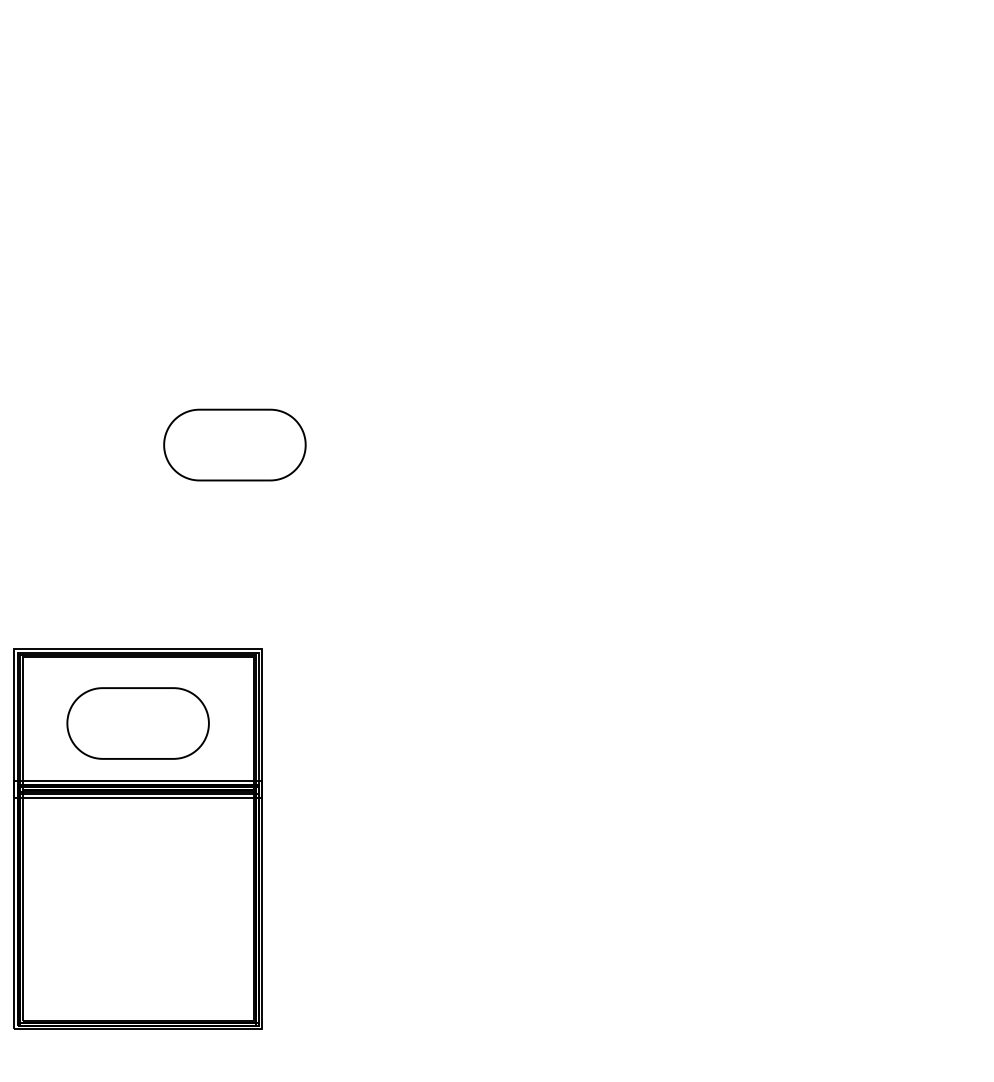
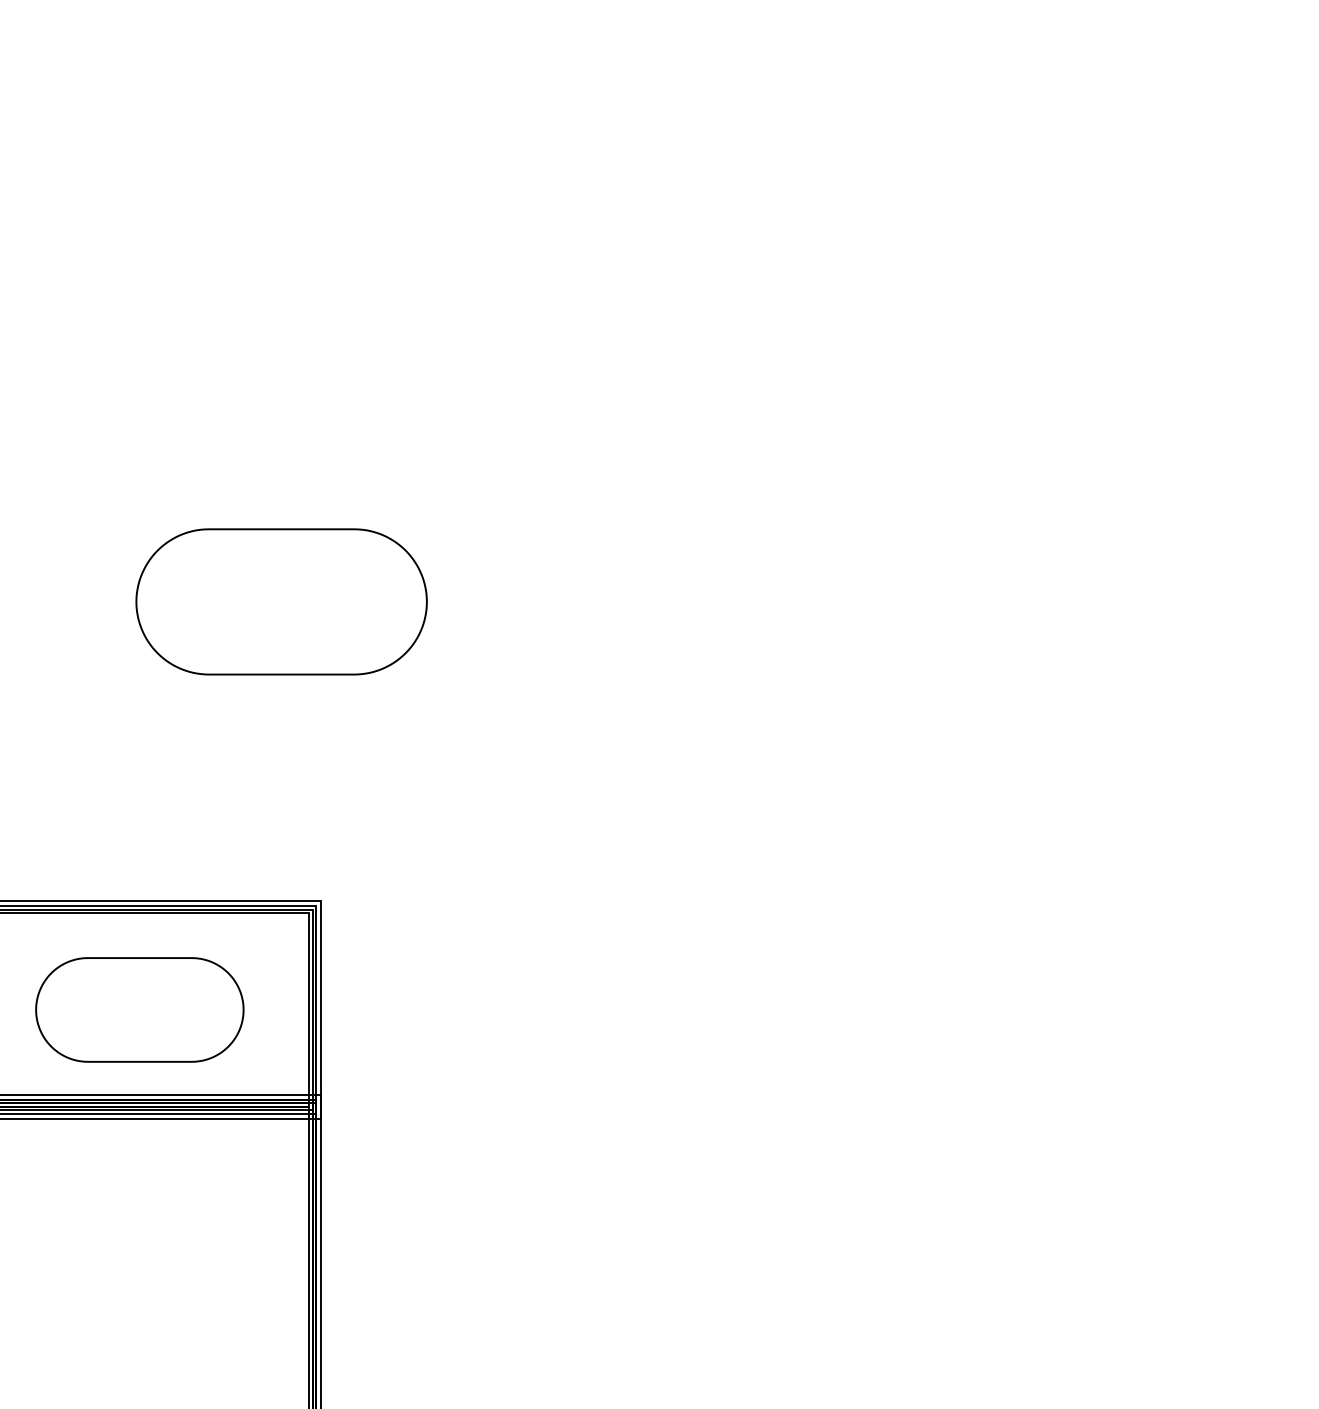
part: (234, 444) -> (281, 601), size x1.4

